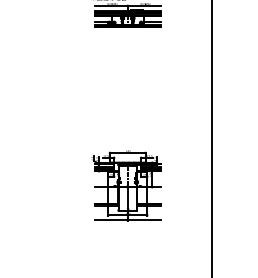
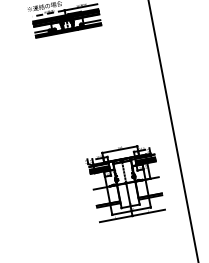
line: (111, 5) -> (48, 13), solid -> dashed
part: (126, 185) -> (124, 181), moved

